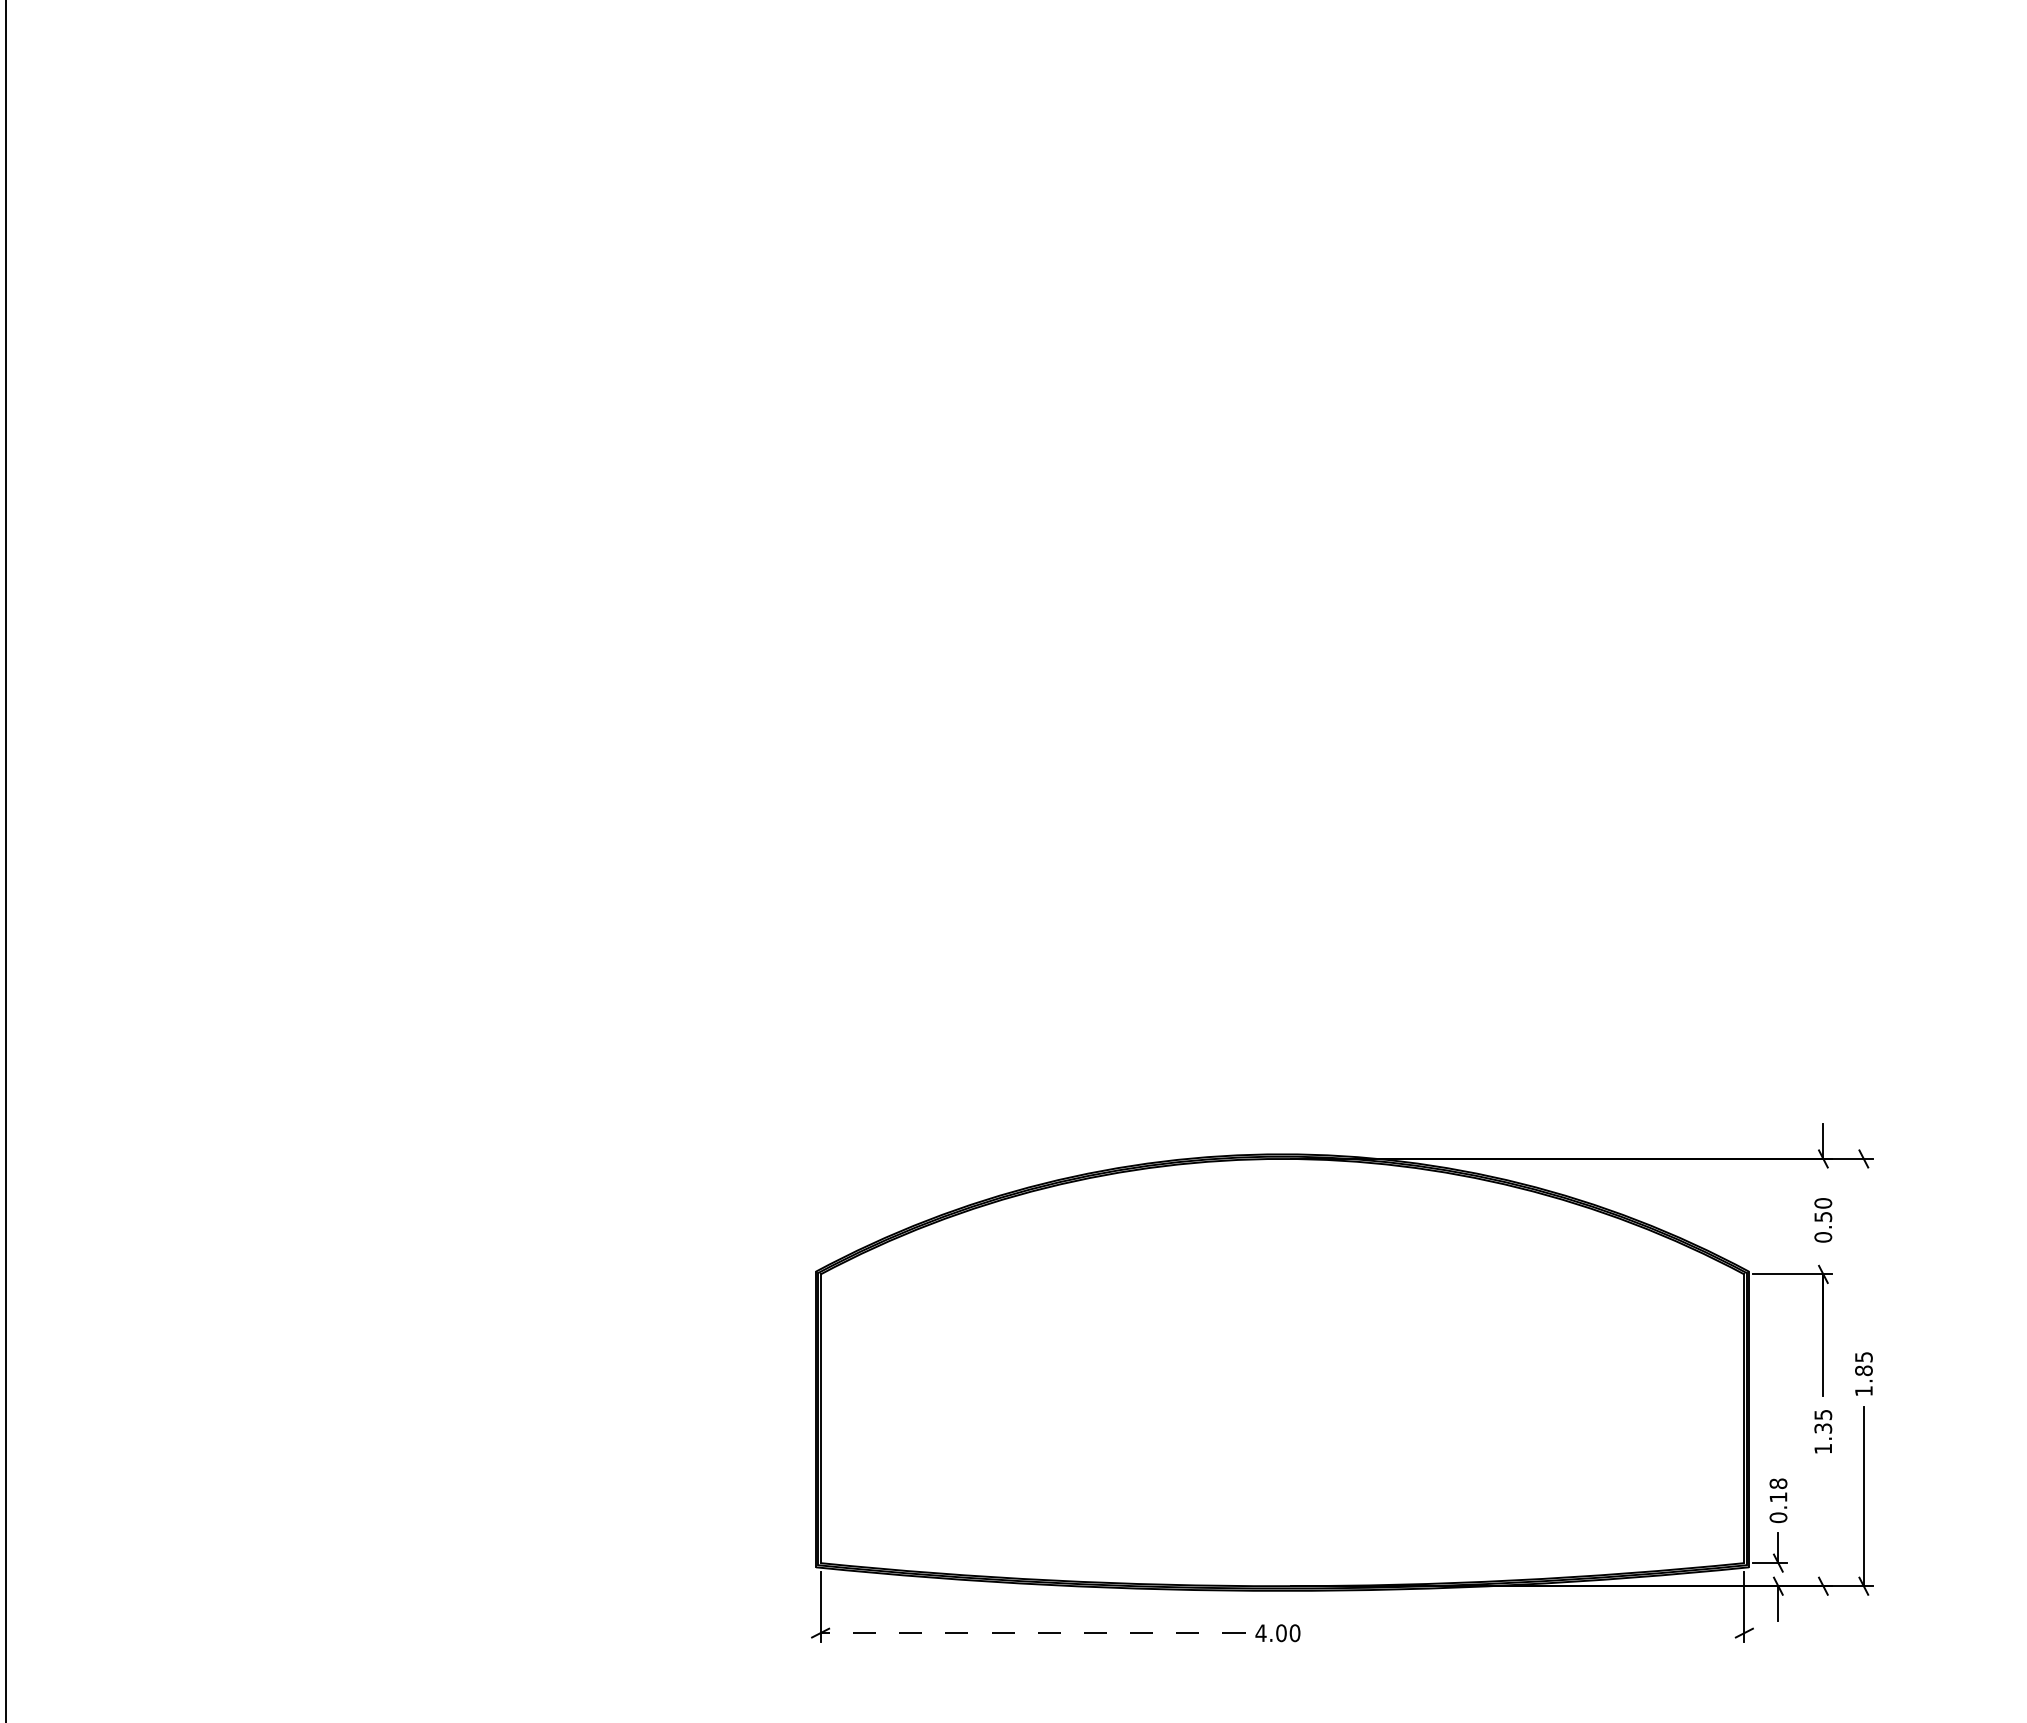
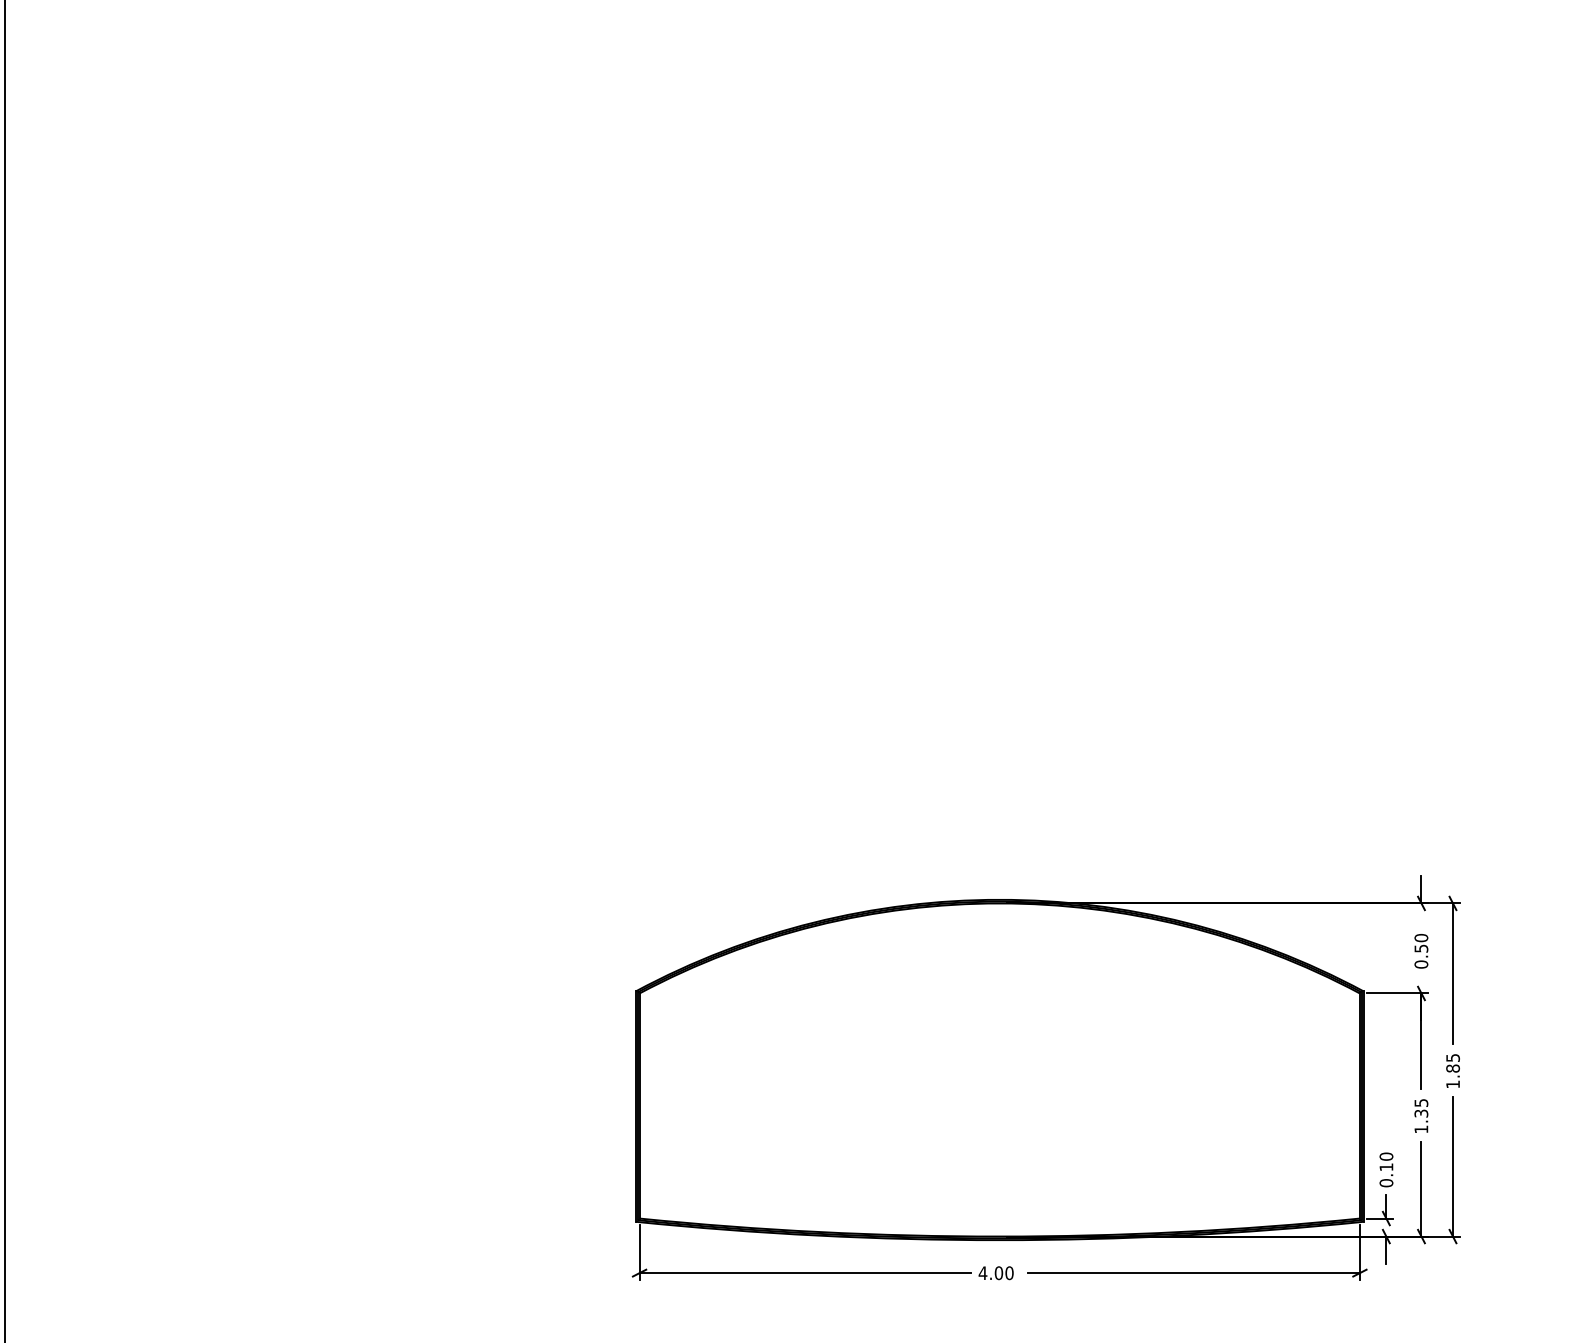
line: (1863, 1248) -> (1452, 973), added
text: (1778, 1483) -> (1386, 1156), 0.18 -> 0.10
line: (1823, 1525) -> (1421, 1189), added
line: (1032, 1633) -> (804, 1273), dashed -> solid
line: (1531, 1633) -> (1193, 1273), added

